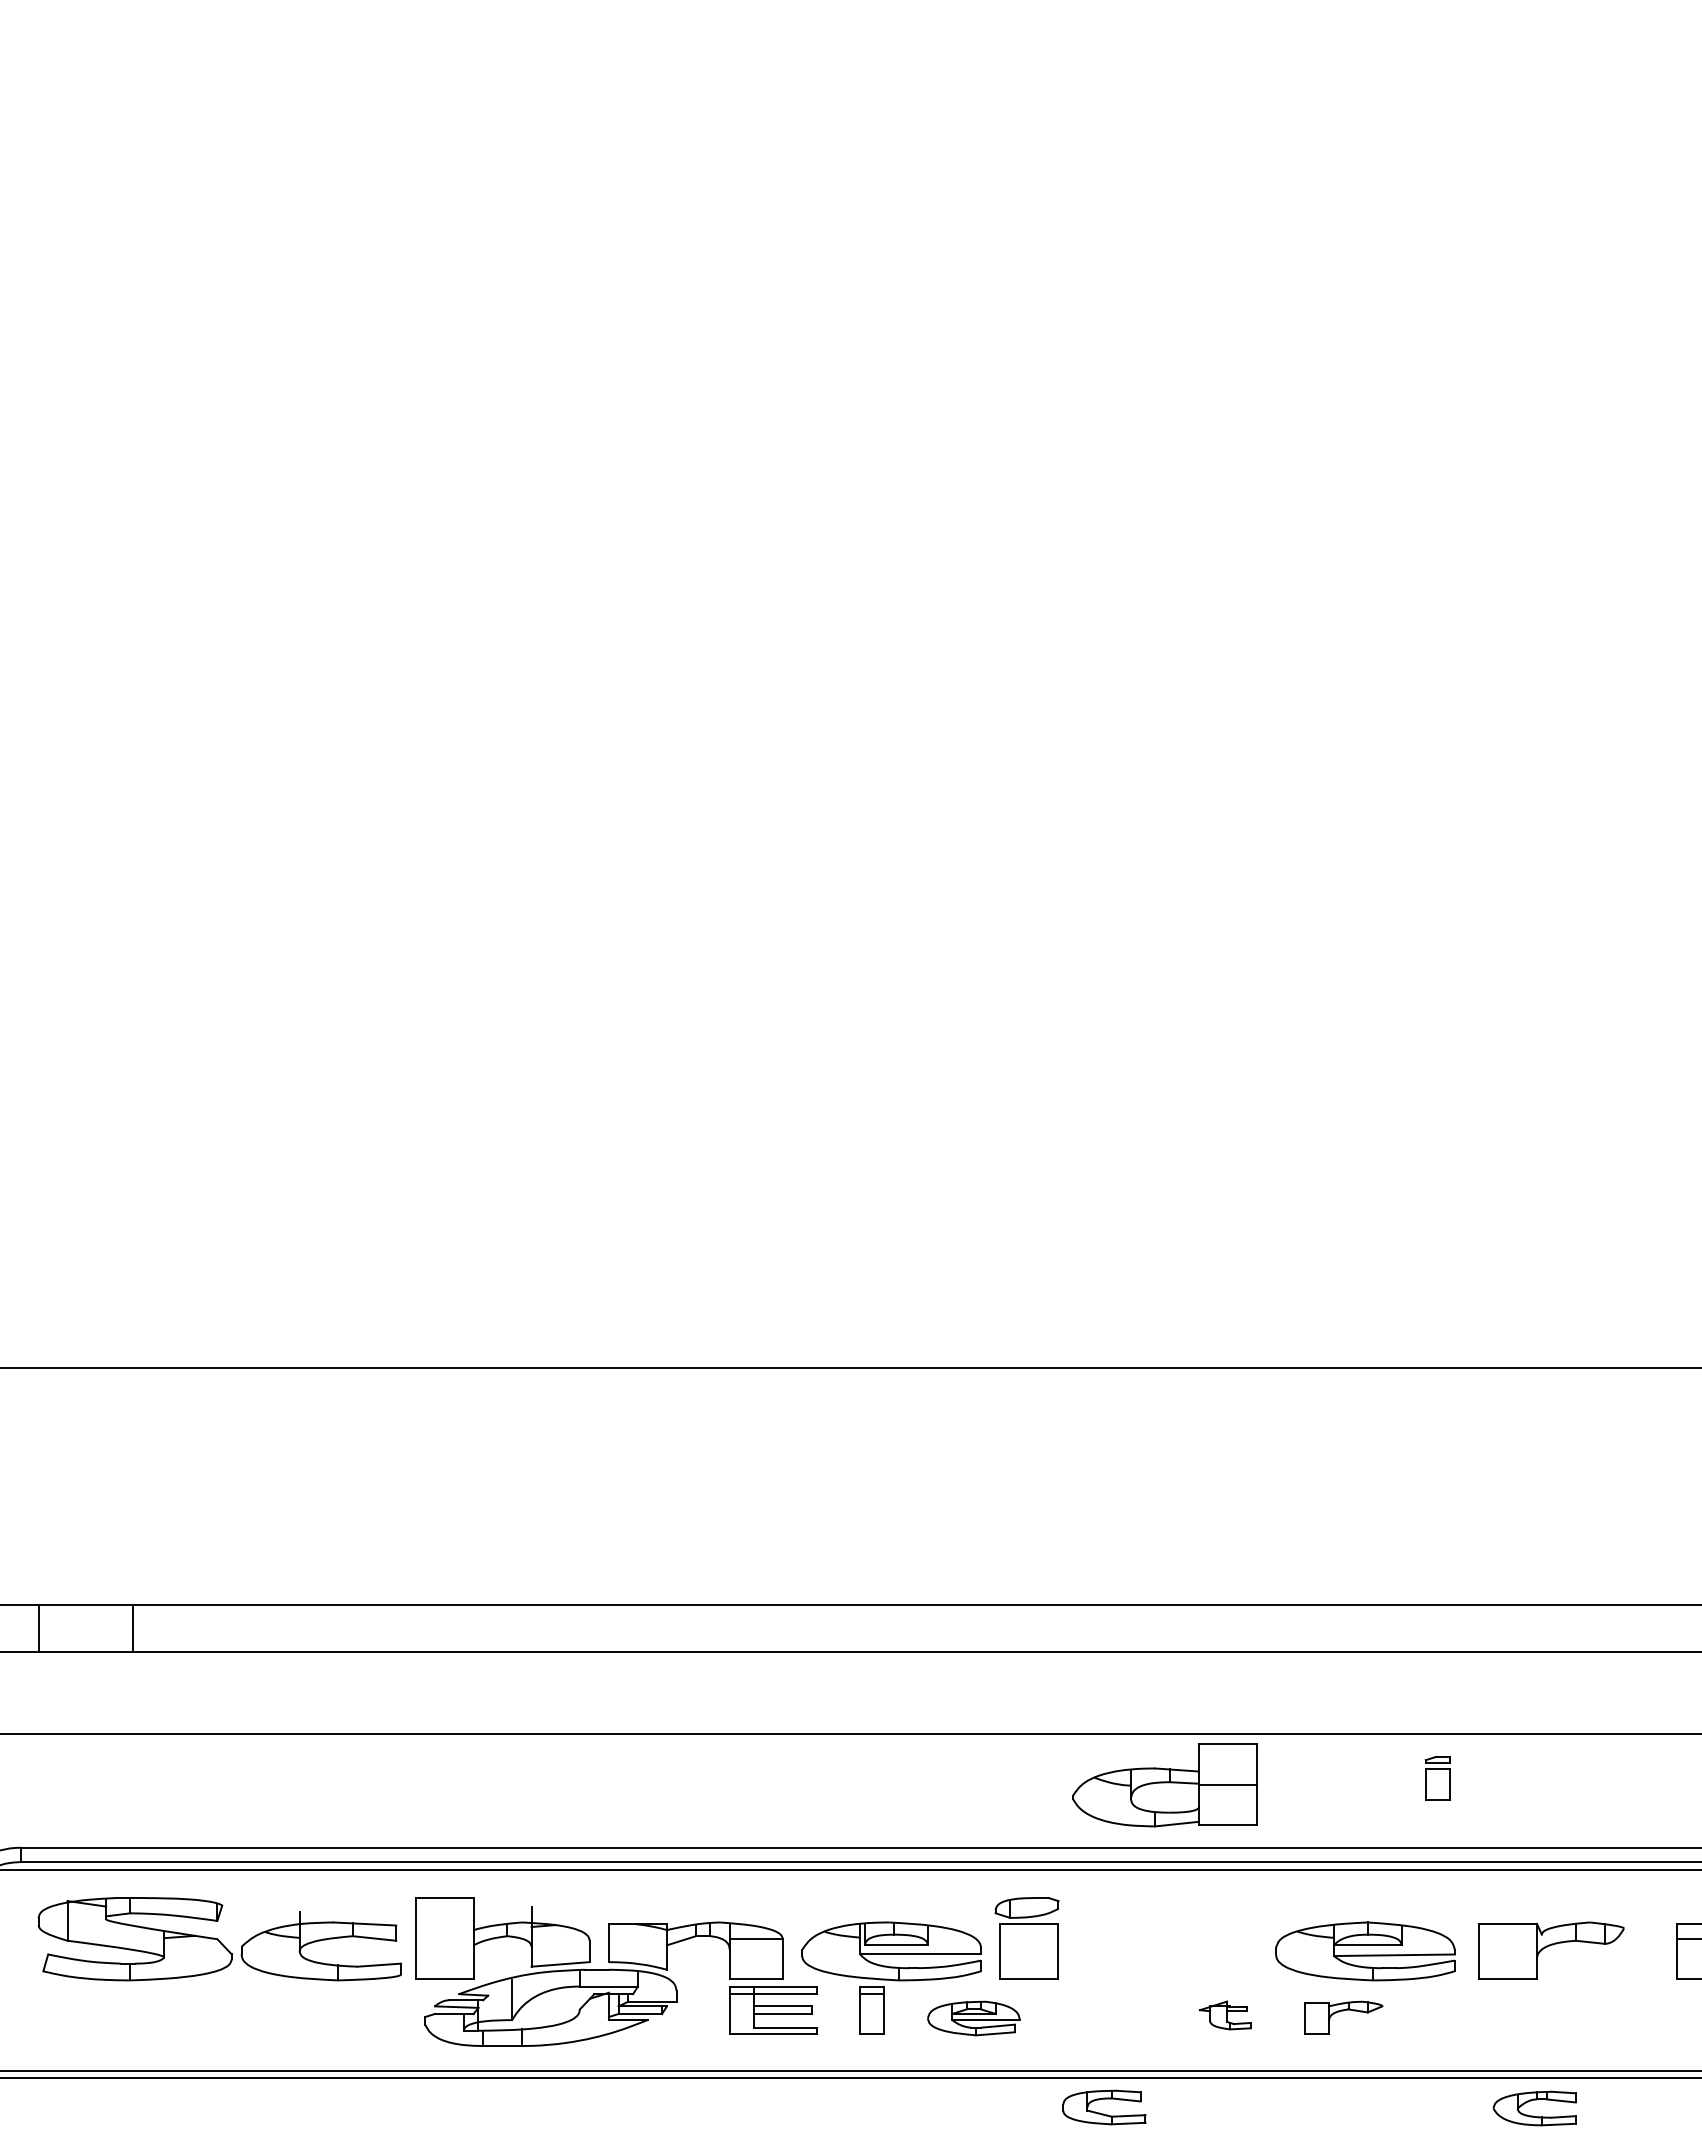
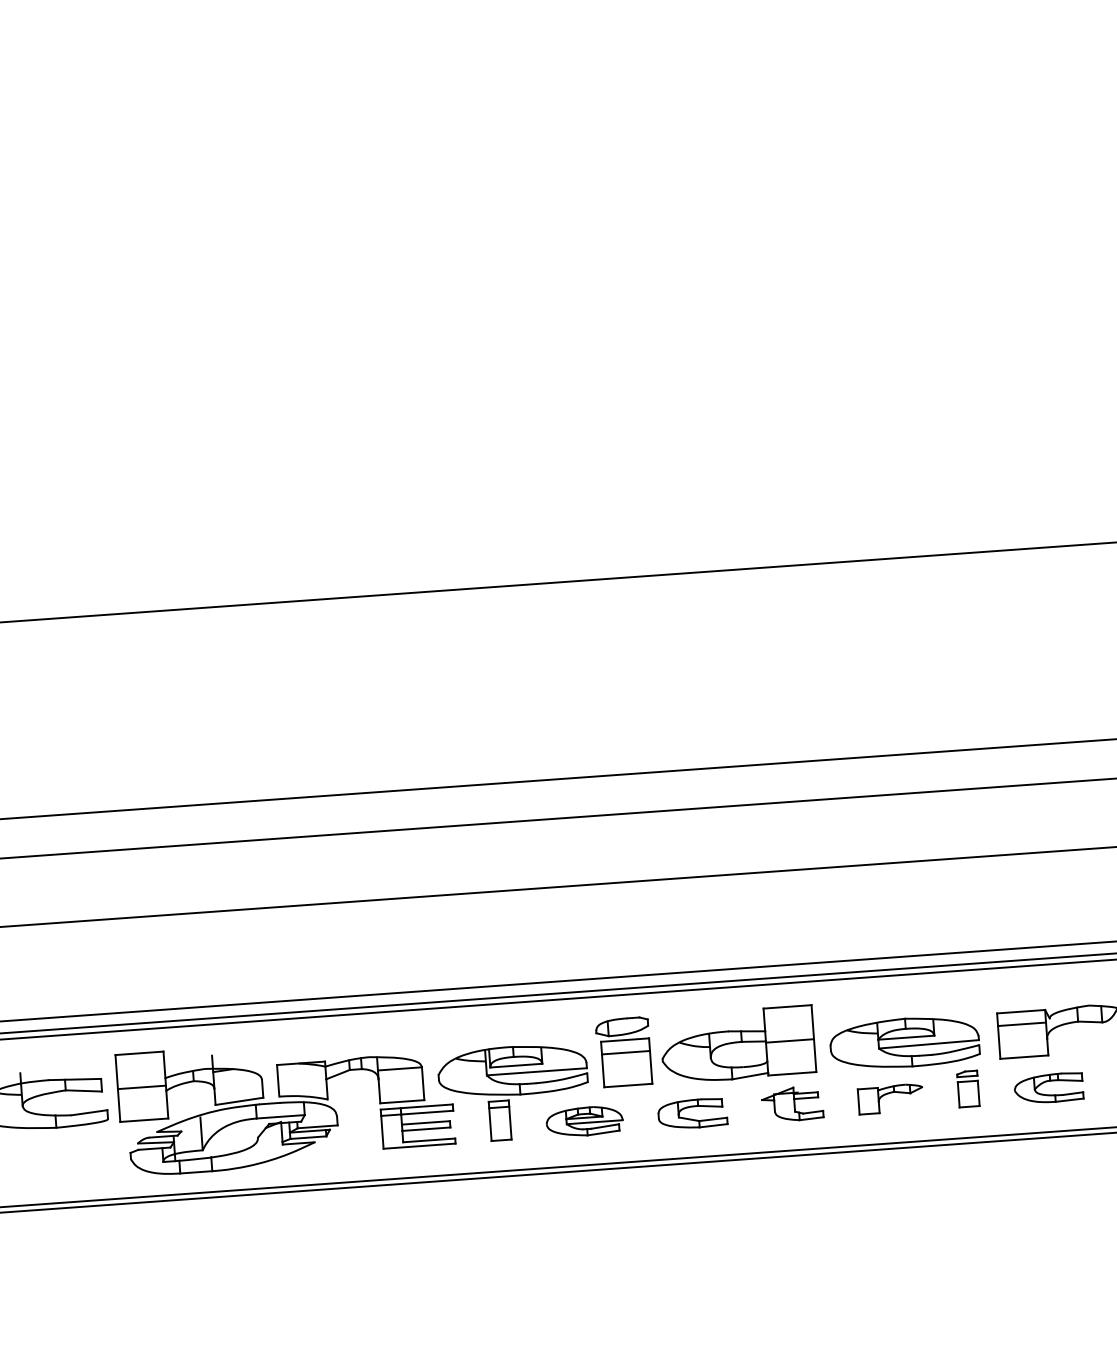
part: (1437, 1778) -> (968, 1089), moved
part: (1164, 1785) -> (737, 1044), moved
line: (444, 1939) -> (141, 1087), added
line: (1029, 1939) -> (626, 1052), added
line: (1508, 1939) -> (1022, 1024), added
part: (1225, 2015) -> (792, 1104), size x1.43
part: (1103, 2113) -> (692, 1118), moved
part: (1533, 2115) -> (1048, 1094), moved

